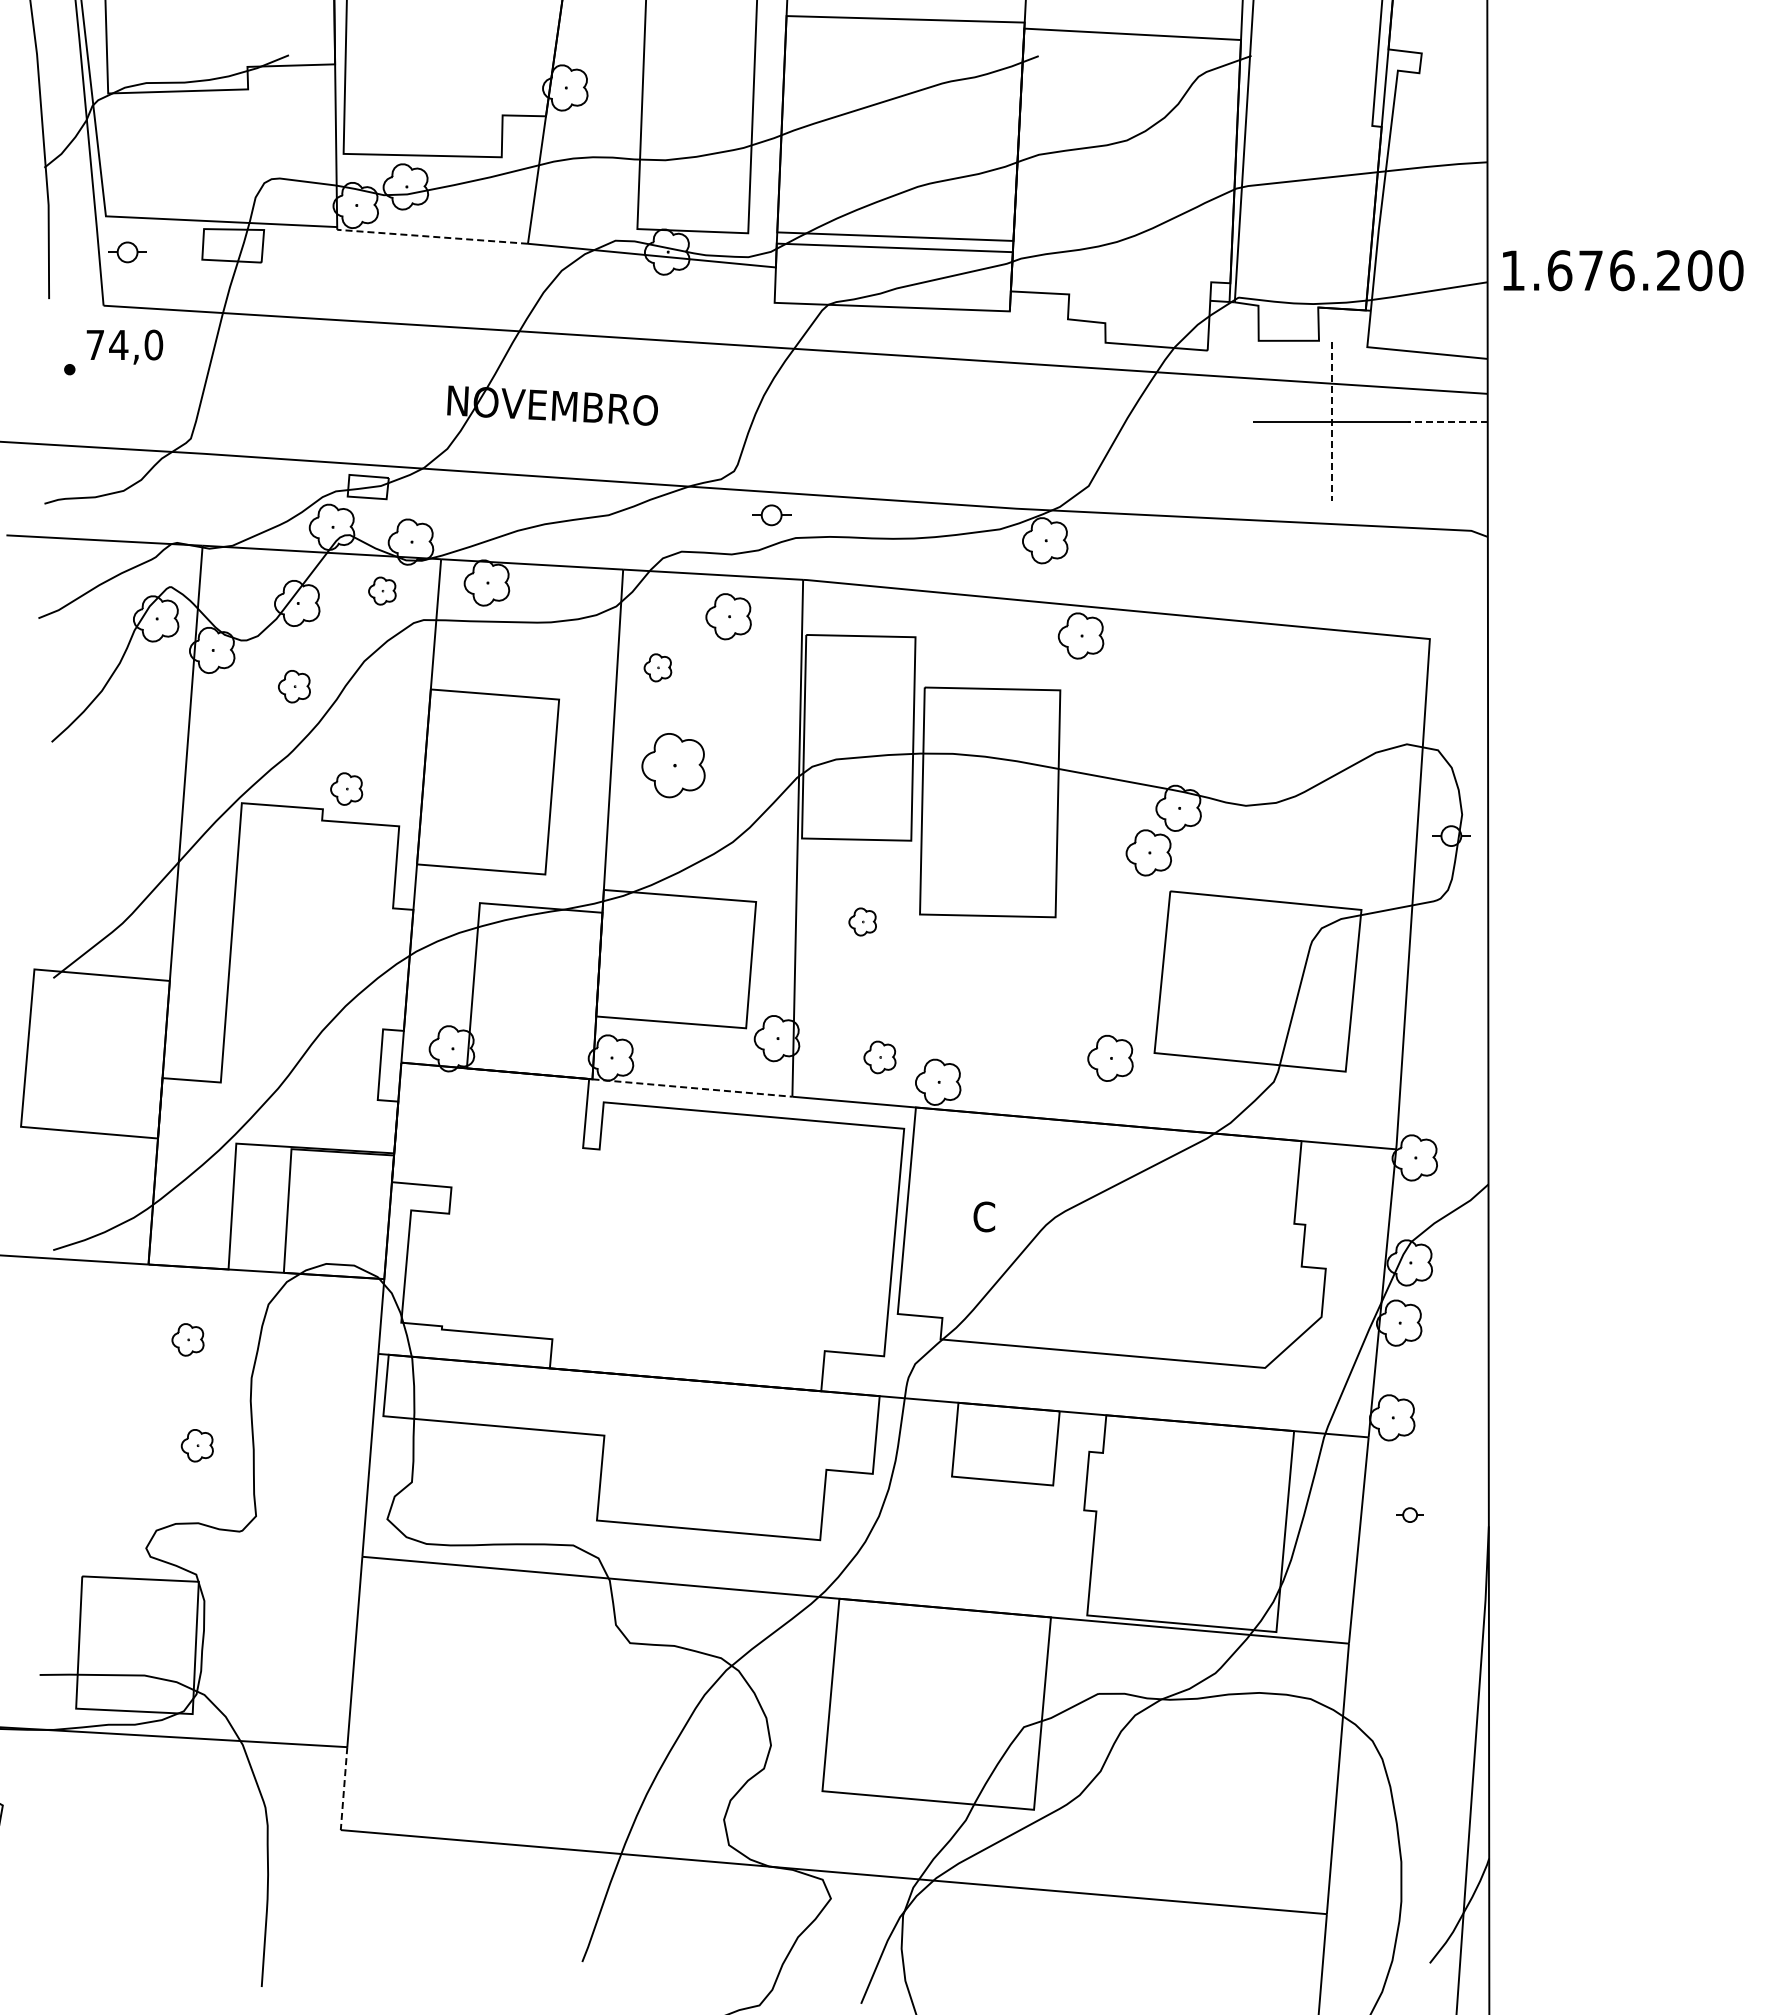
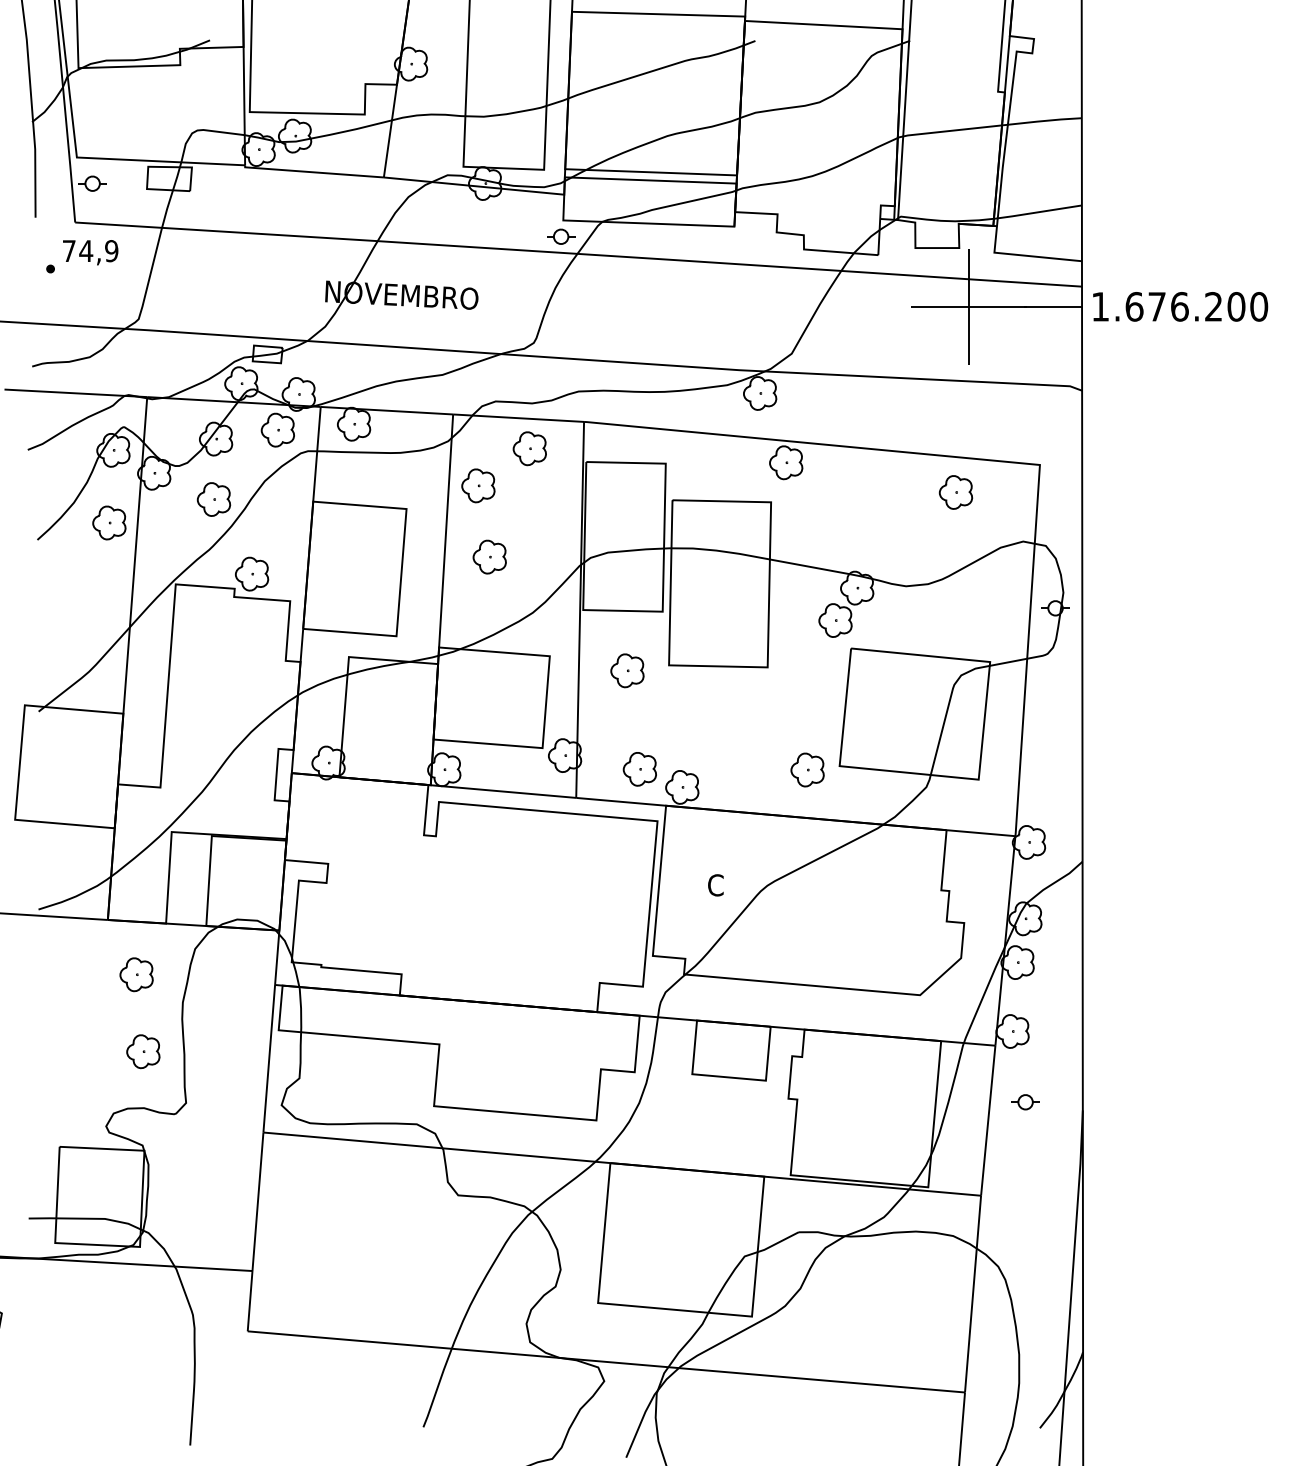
line: (430, 236) -> (312, 172), dashed -> solid
text: (1623, 270) -> (1180, 306), moved
text: (153, 344) -> (111, 250), 74,0 -> 74,9
line: (1448, 421) -> (1053, 306), dashed -> solid
line: (1332, 422) -> (969, 307), dashed -> solid
part: (771, 515) -> (561, 236), moved
part: (382, 590) -> (278, 429), size x1.67
part: (657, 667) -> (478, 485), size x1.67
part: (1314, 676) -> (956, 492), added
part: (294, 686) -> (214, 499), size x1.43
part: (150, 718) -> (109, 522), added
part: (673, 765) -> (489, 556), size x0.71
part: (346, 788) -> (251, 573), size x1.43
part: (862, 921) -> (627, 670), size x1.67
part: (879, 1057) -> (639, 769), size x1.43
line: (692, 1088) -> (503, 791), dashed -> solid
part: (187, 1339) -> (136, 974), size x1.43
part: (197, 1445) -> (143, 1051), size x1.43
part: (1409, 1514) -> (1025, 1101), size x1.43
line: (344, 1788) -> (250, 1301), dashed -> solid

